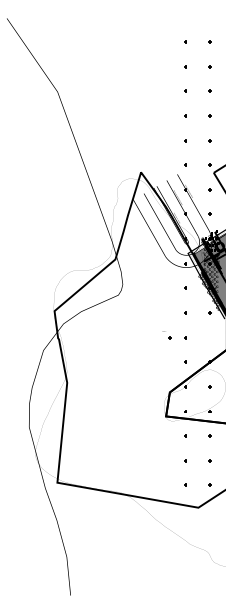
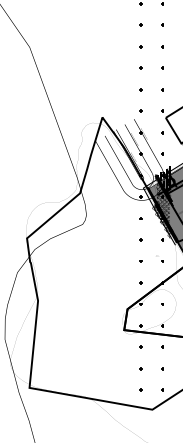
part: (166, 335) -> (159, 259), moved

